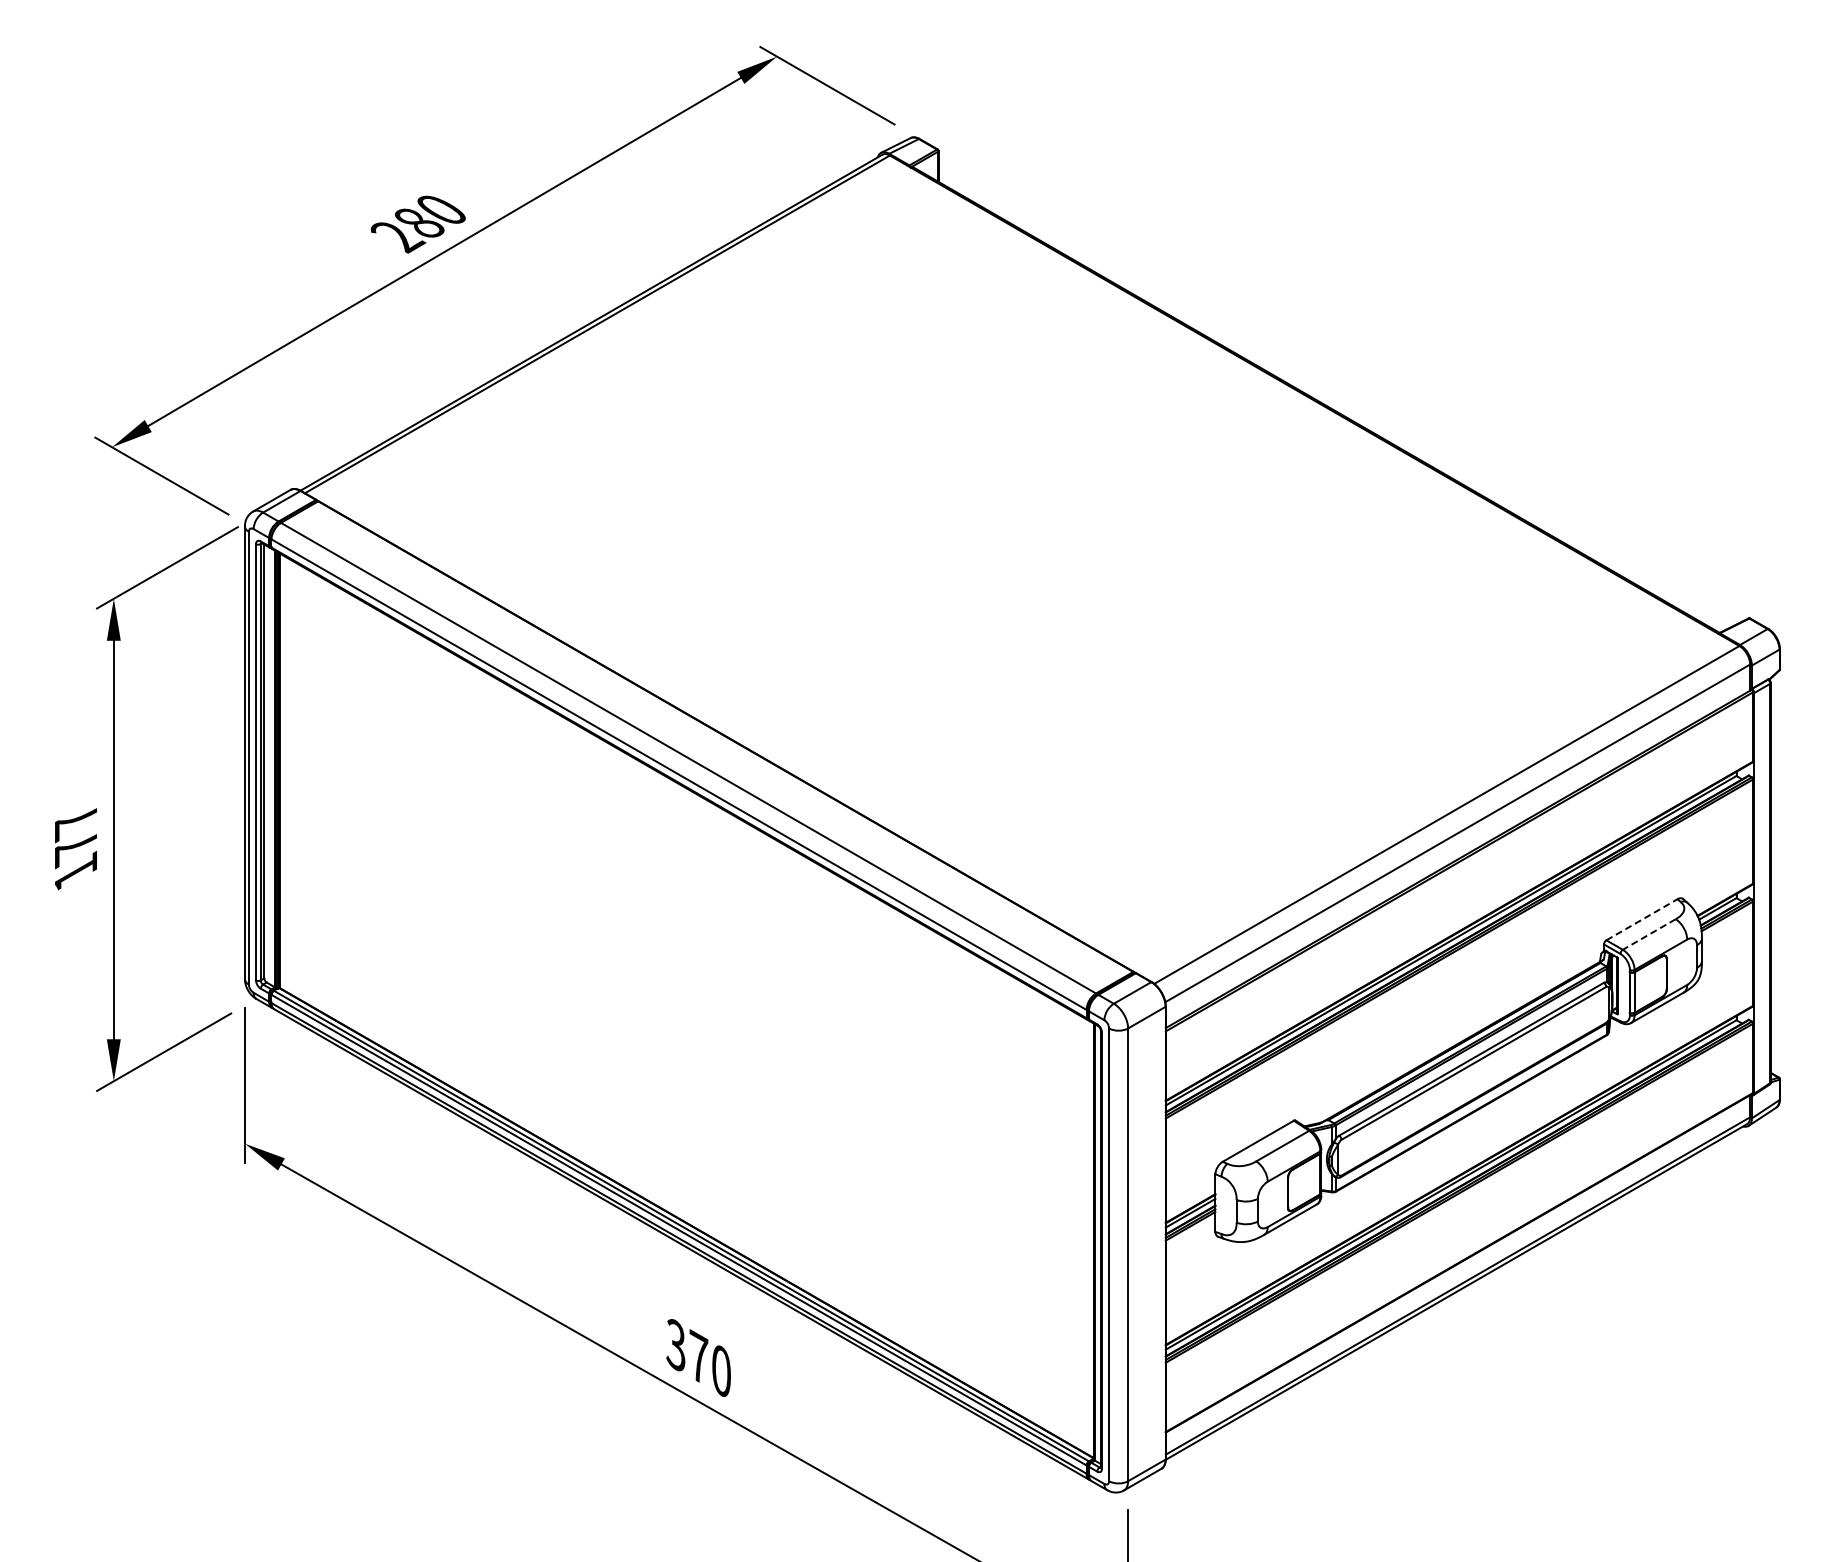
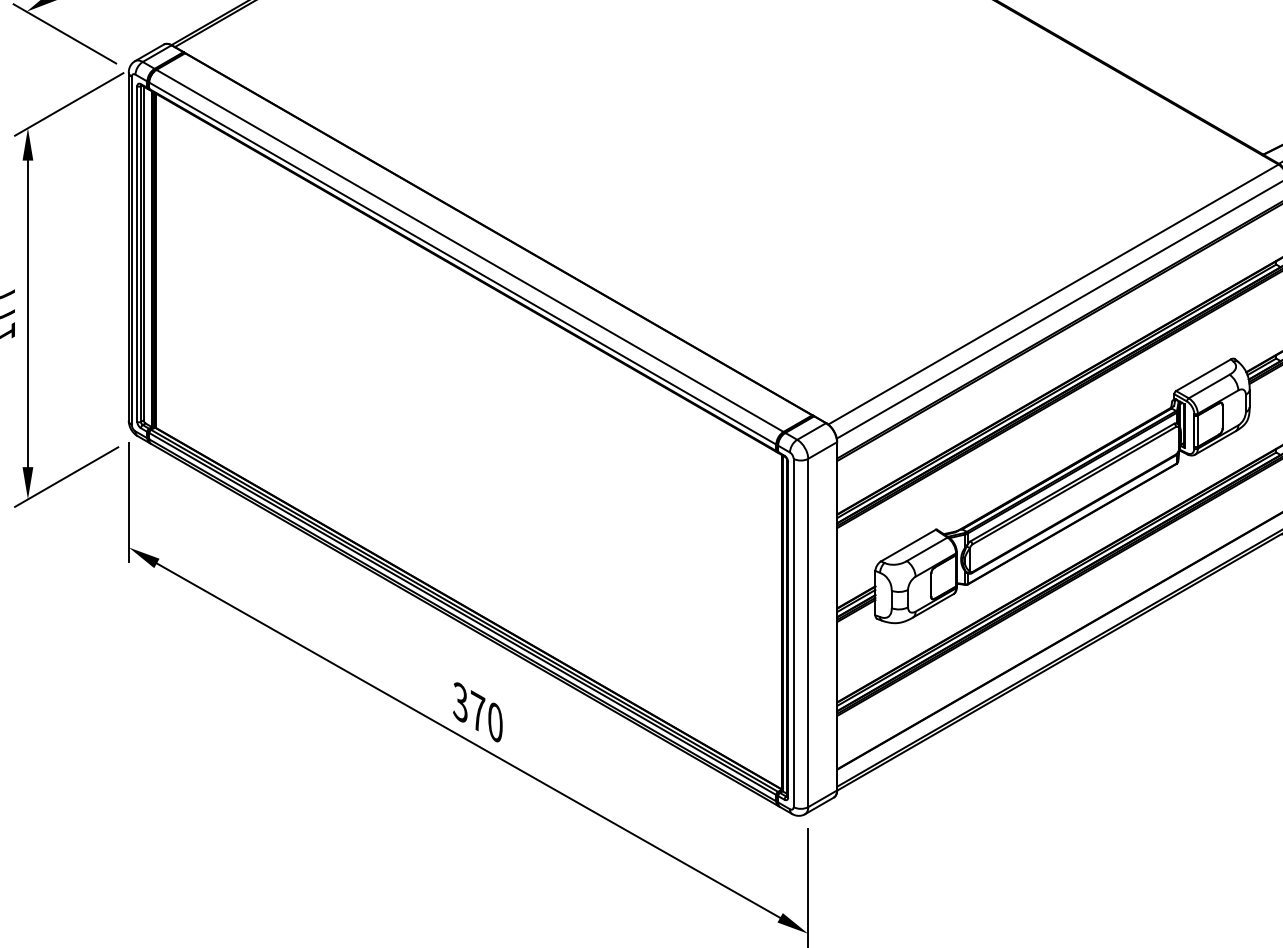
line: (1642, 919) -> (1203, 375), dashed -> solid
line: (1649, 934) -> (1209, 386), dashed -> solid

